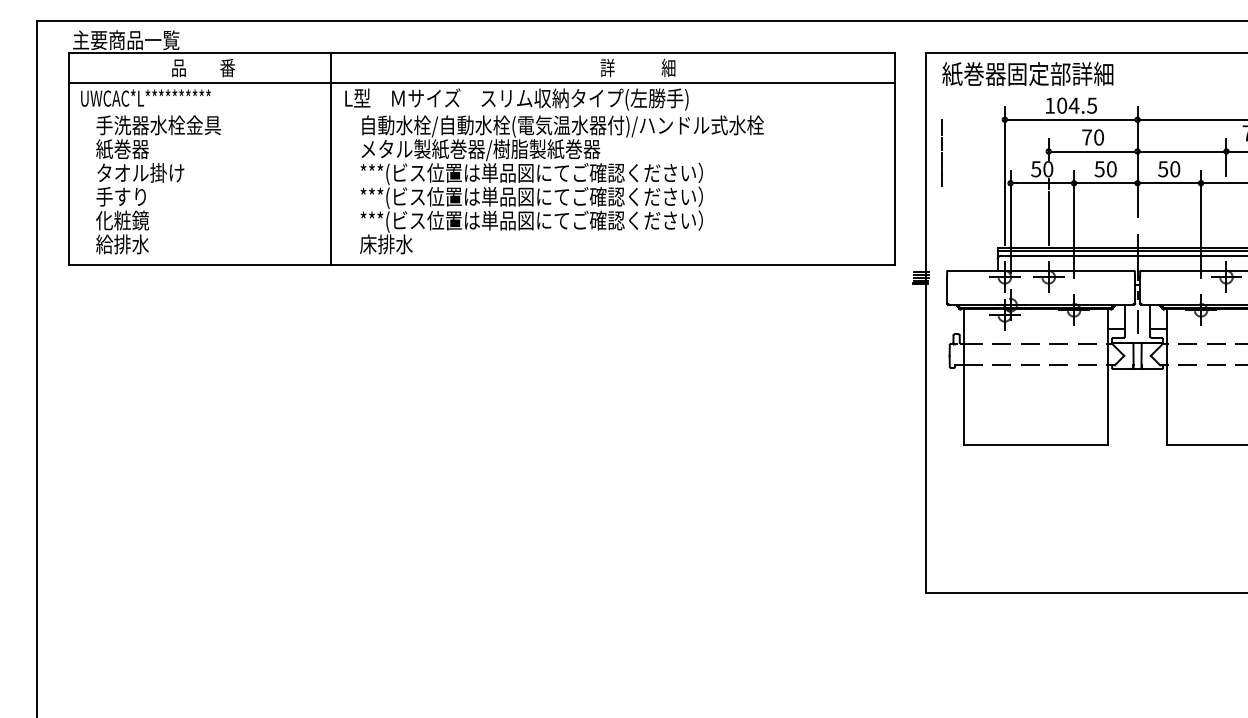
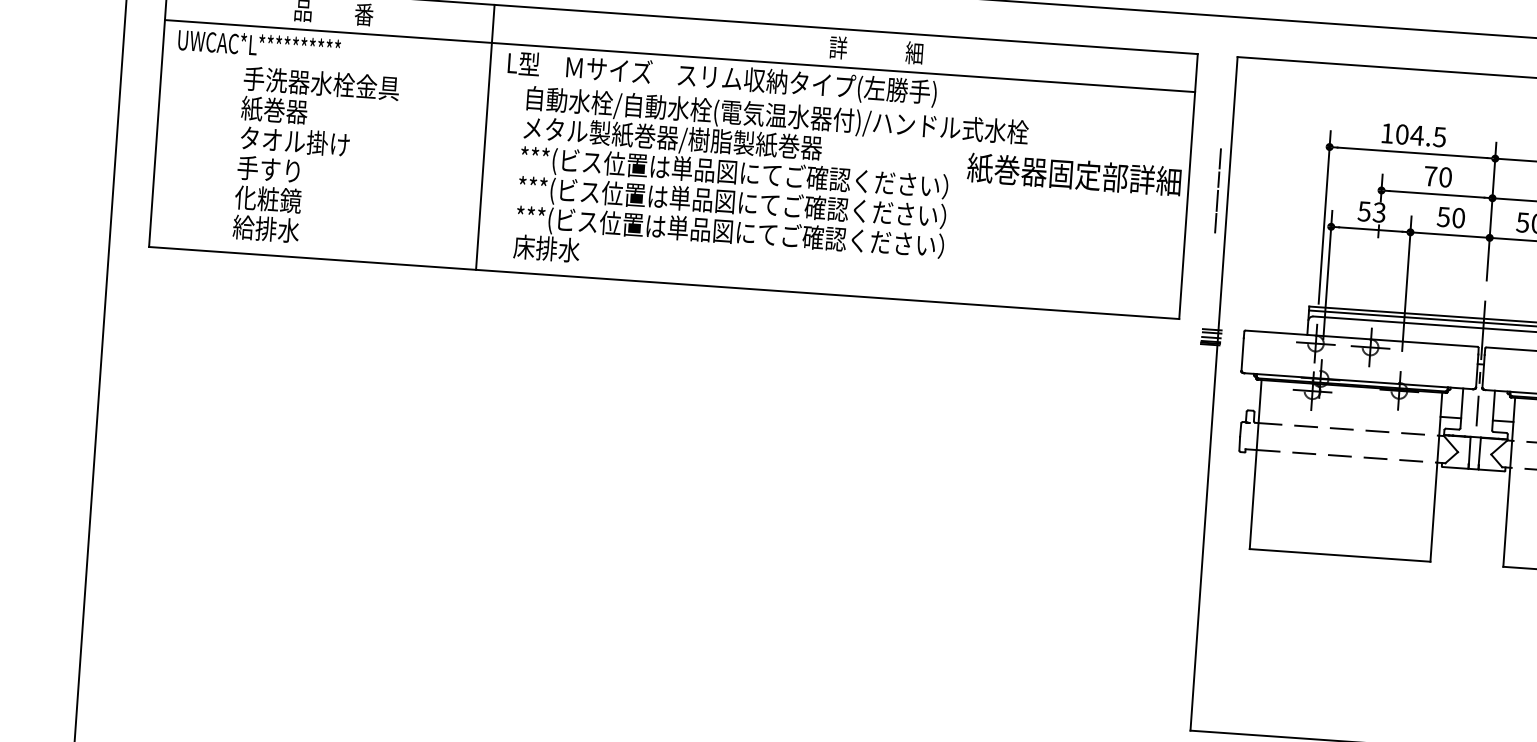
text: (1027, 73) -> (1073, 173), moved
line: (941, 152) -> (1217, 190), moved
text: (1048, 169) -> (1379, 212), 50 -> 53
text: (158, 184) -> (316, 157), moved
line: (1048, 218) -> (1375, 274), removed

